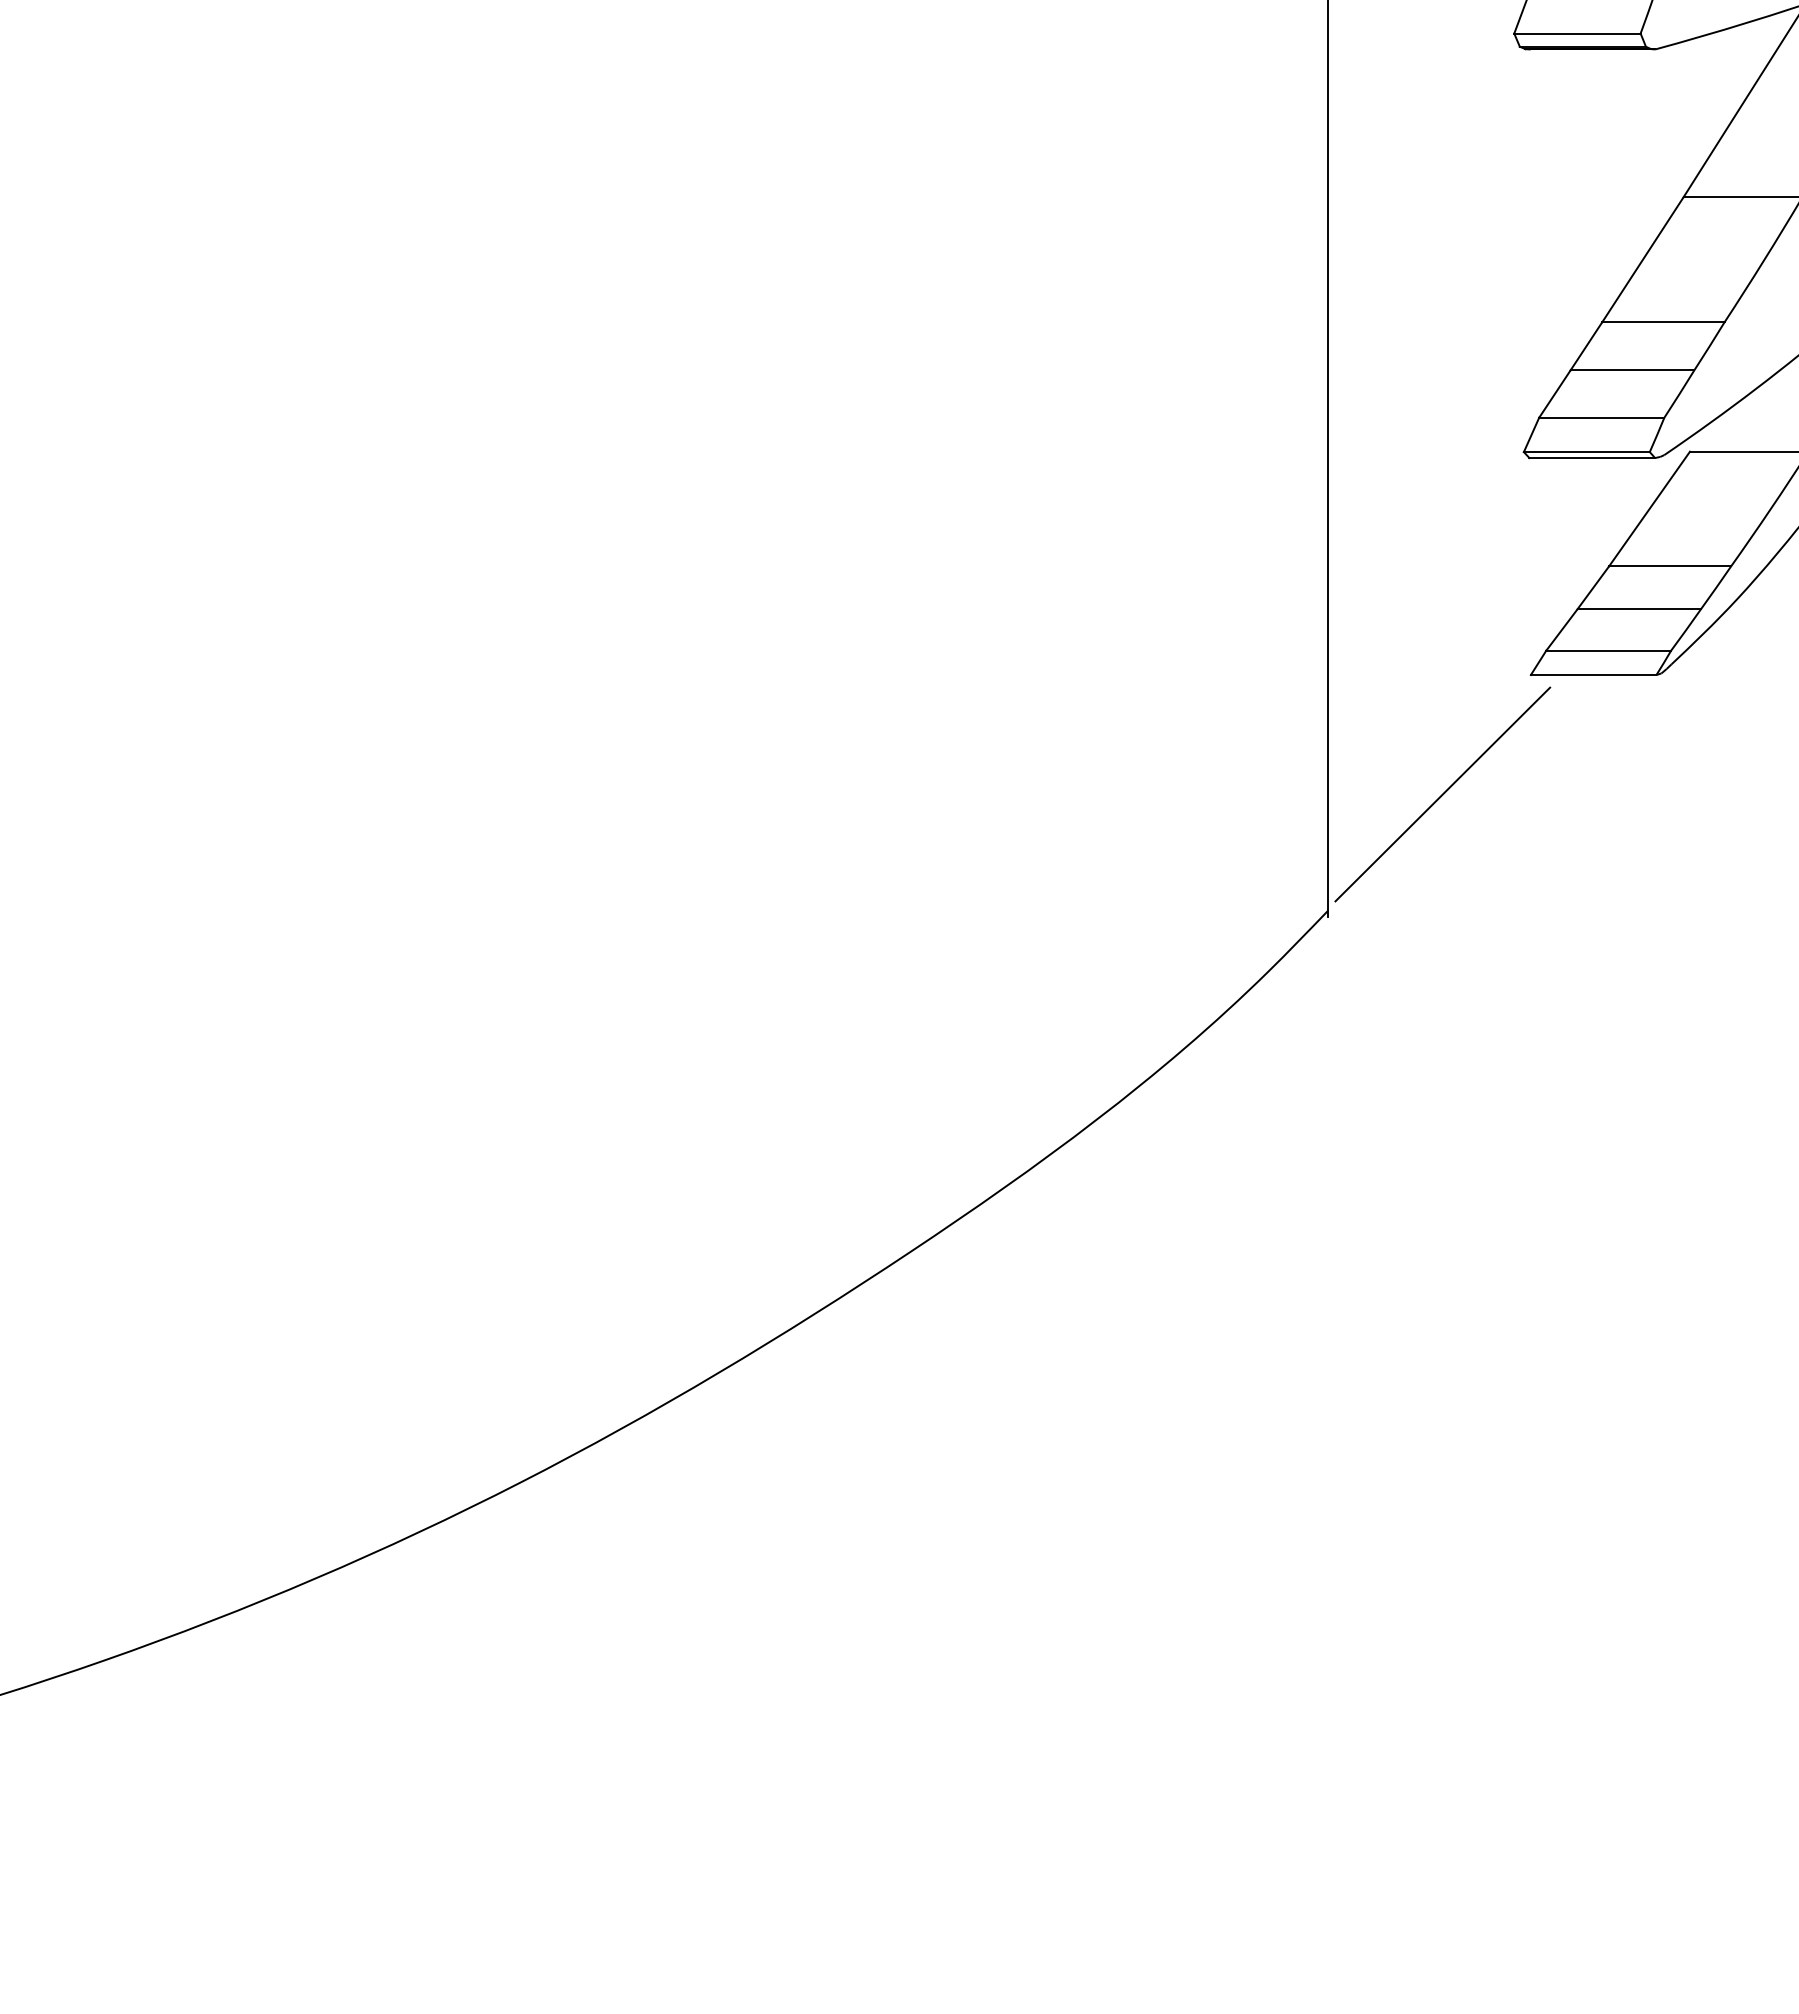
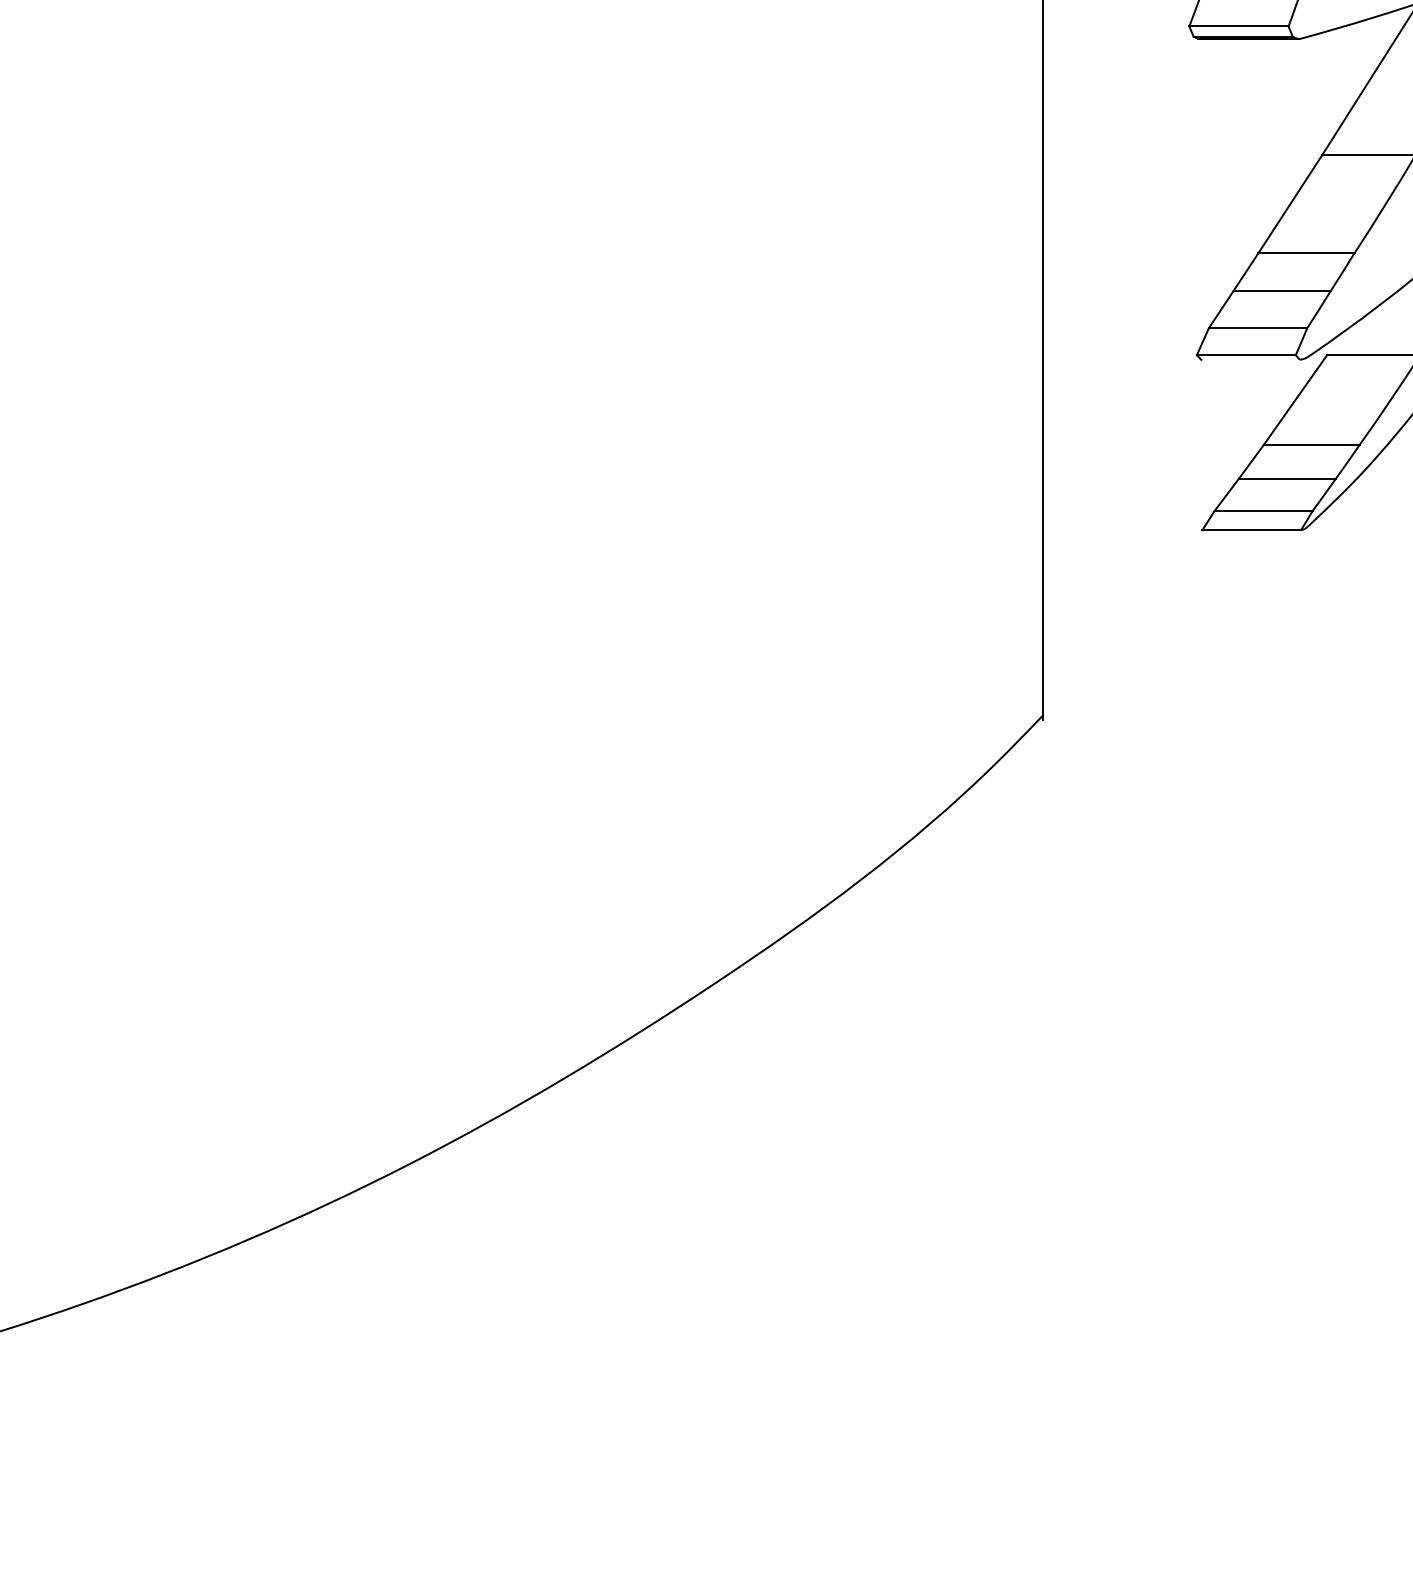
line: (1592, 458) -> (1250, 360), removed
line: (1442, 794) -> (1132, 624), removed

